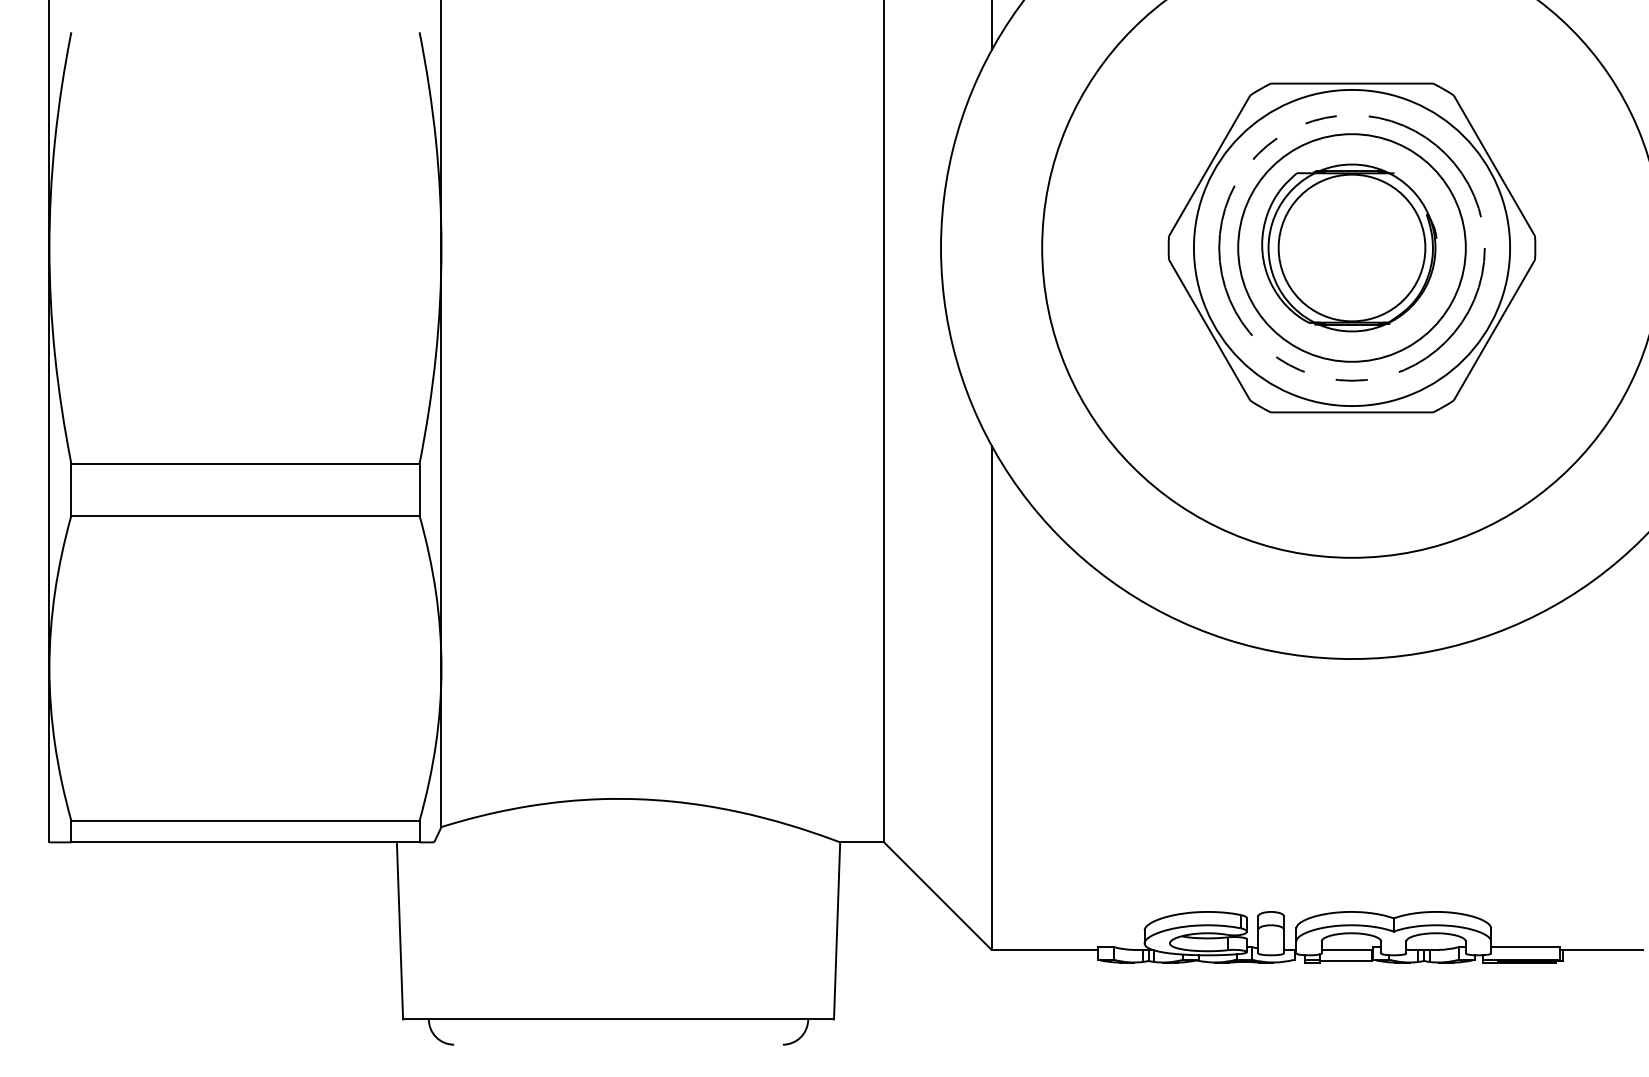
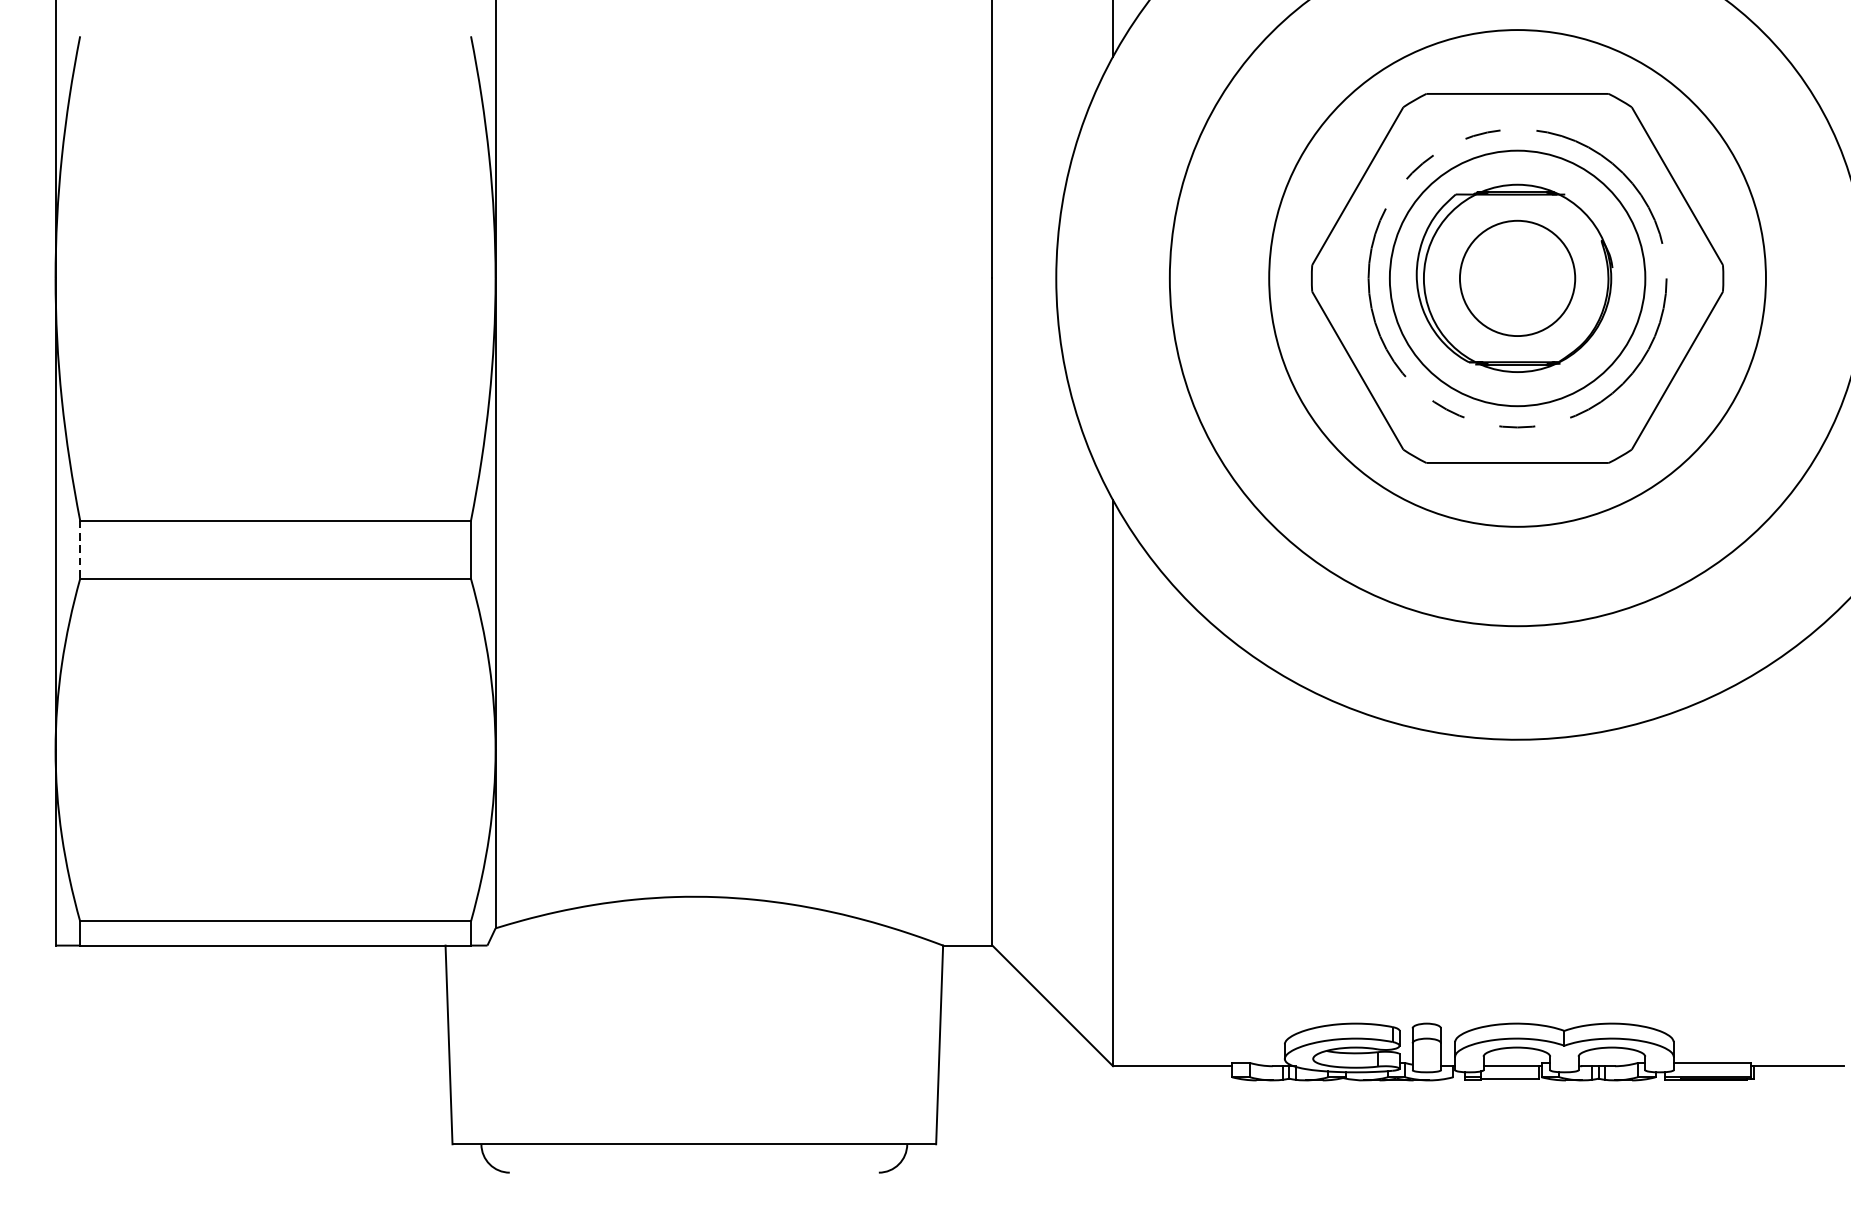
circle: (1351, 247) -> (1517, 277), size x0.7
circle: (1351, 247) -> (1517, 277), size x1.4
line: (71, 490) -> (80, 550), solid -> dashed

